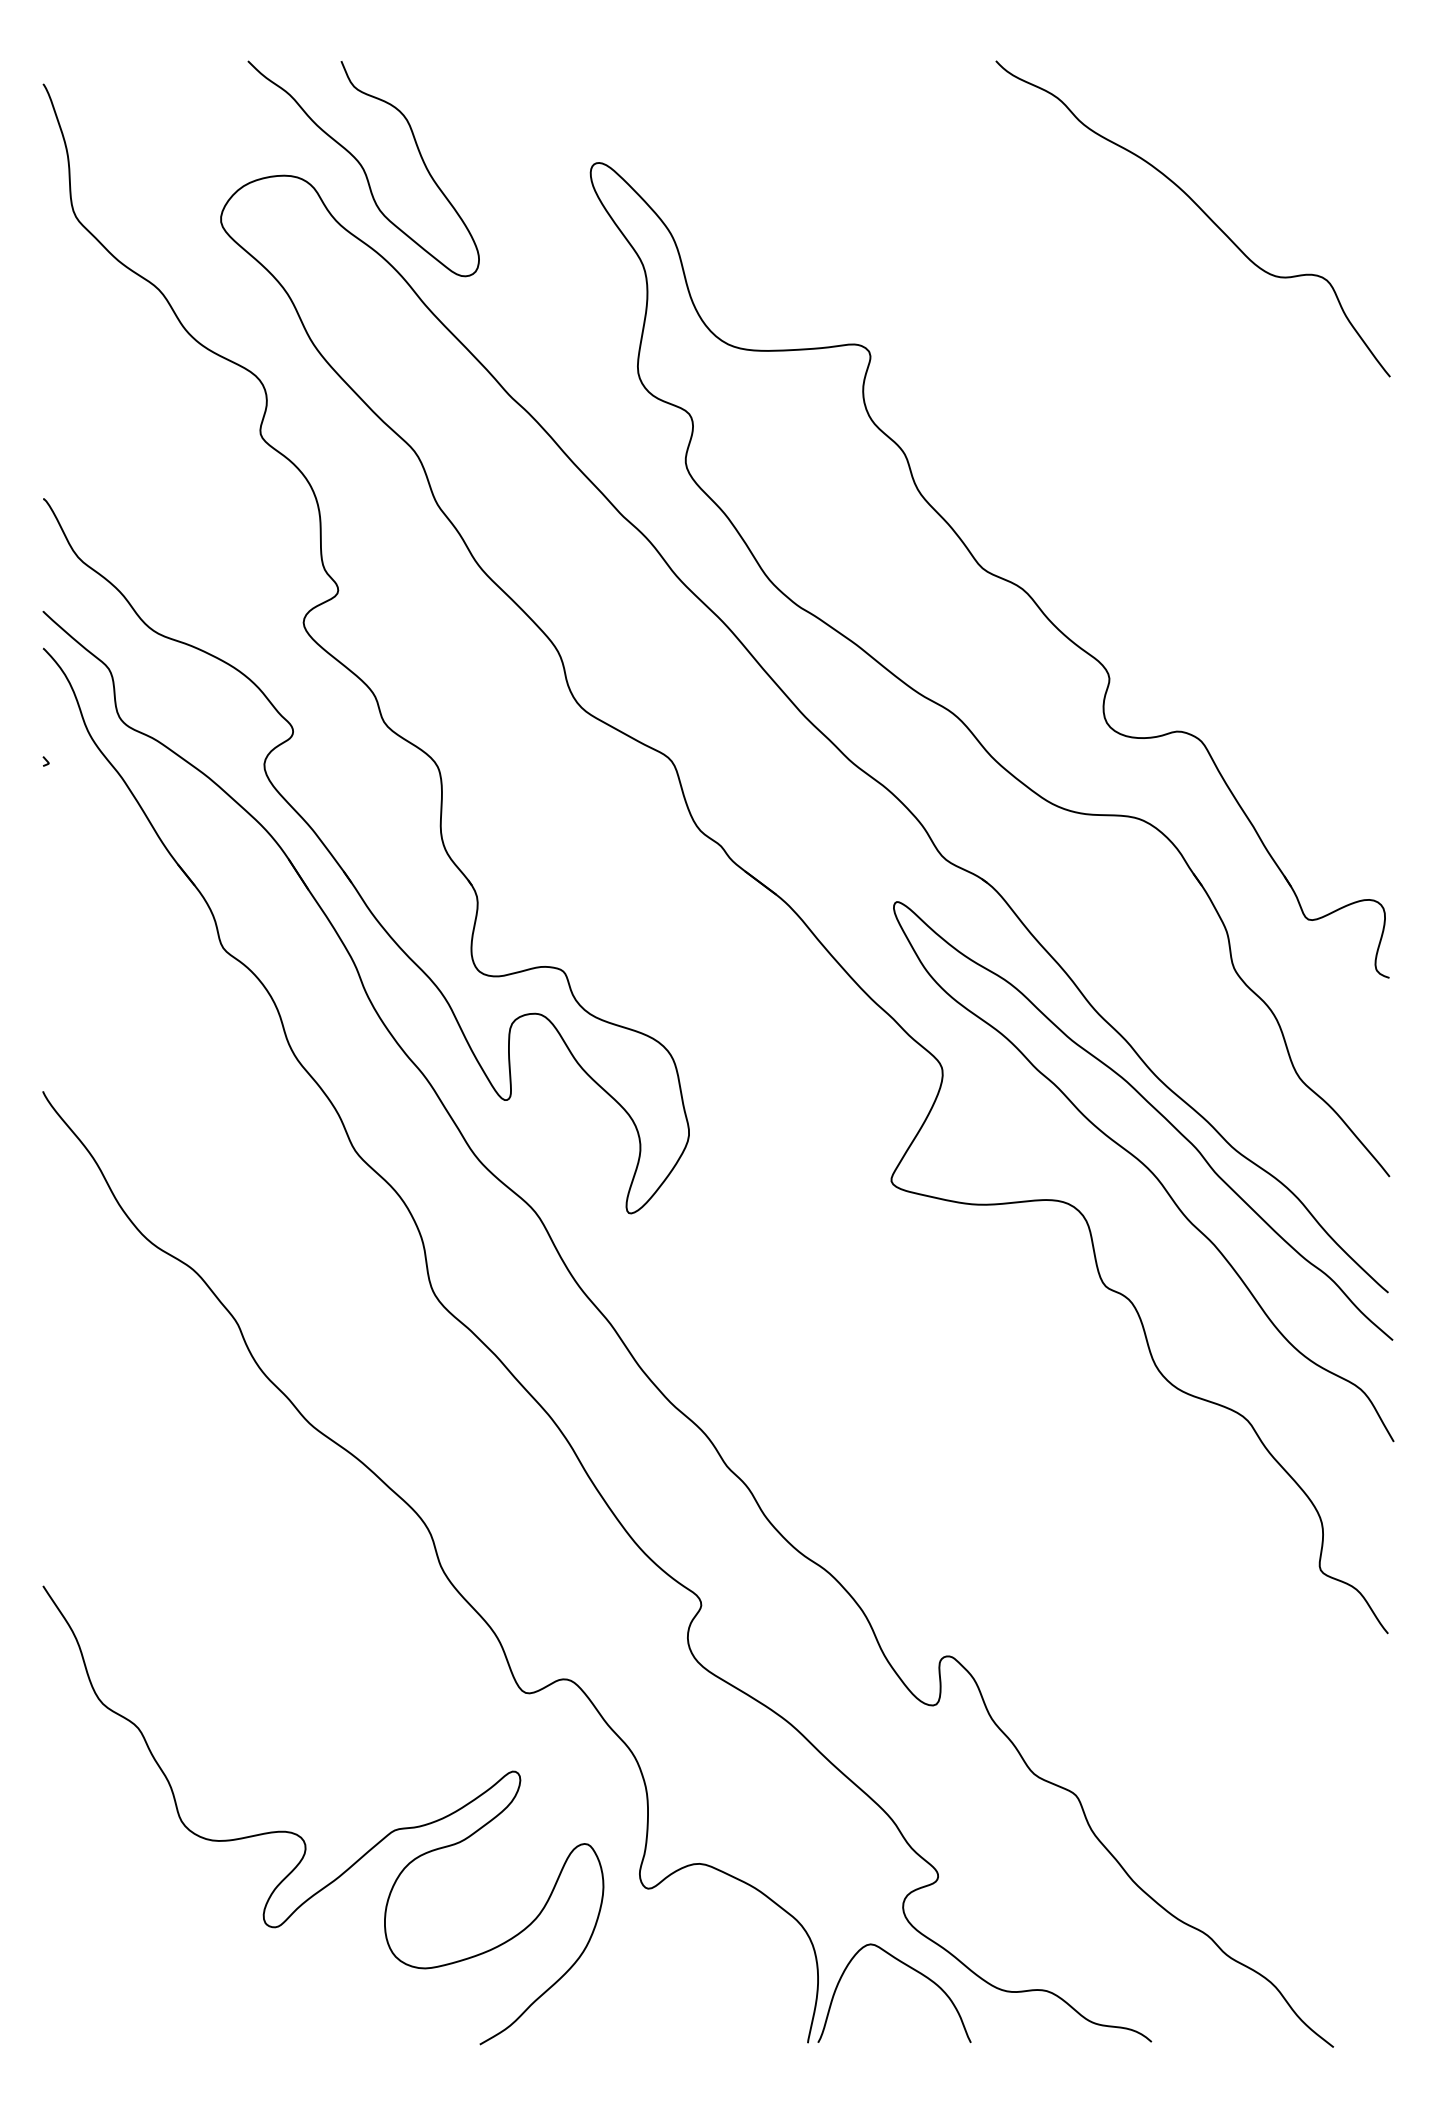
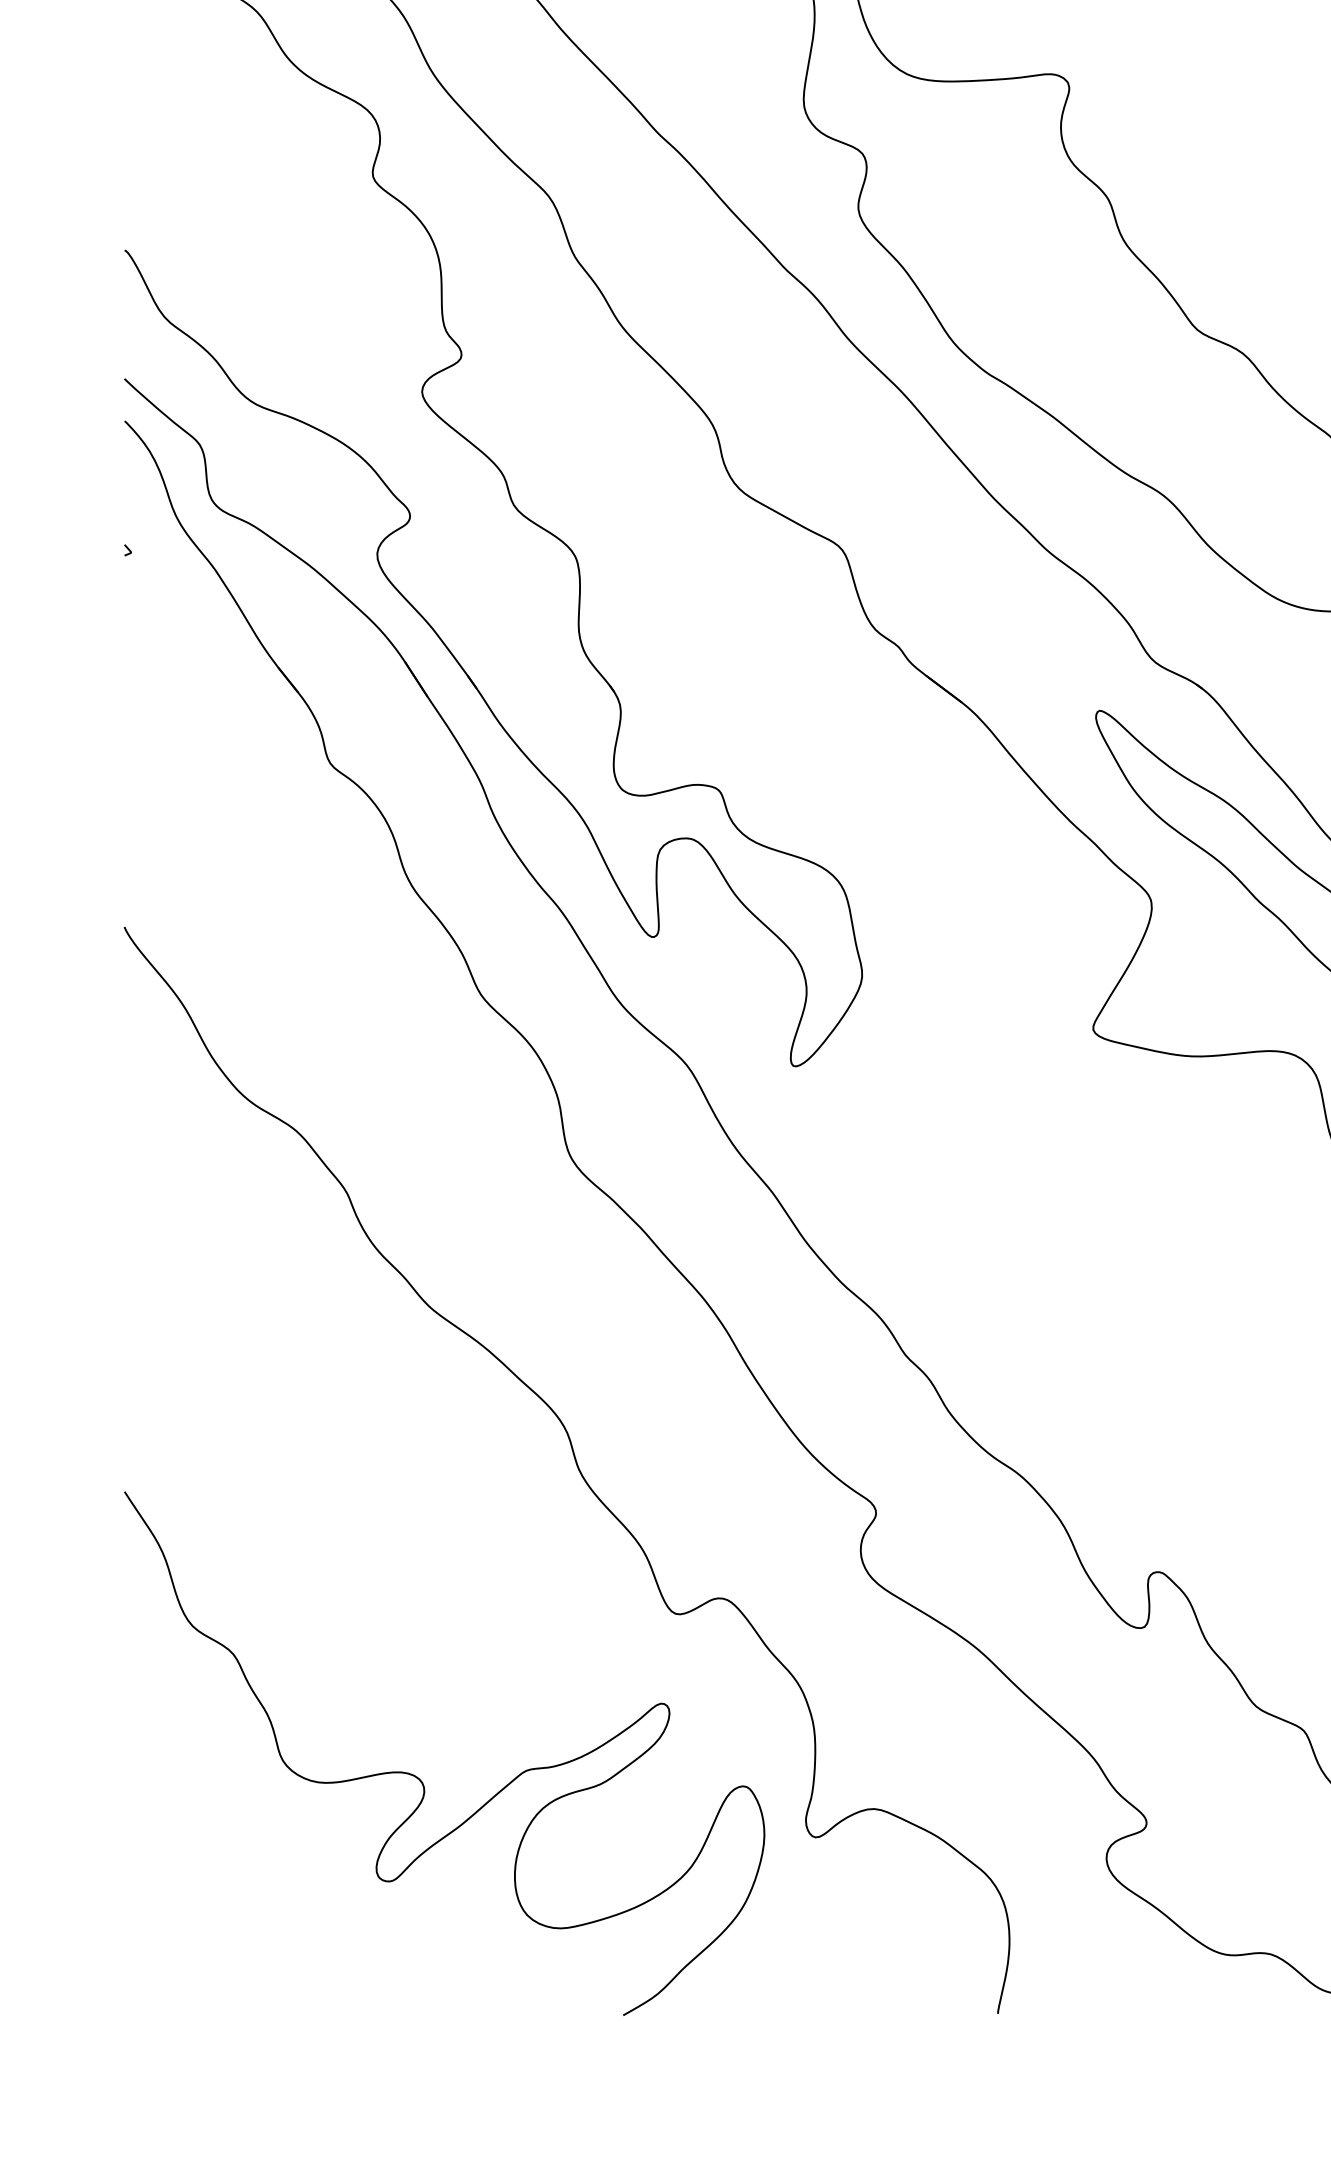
curve: (908, 1967) -> (1112, 1927), removed

